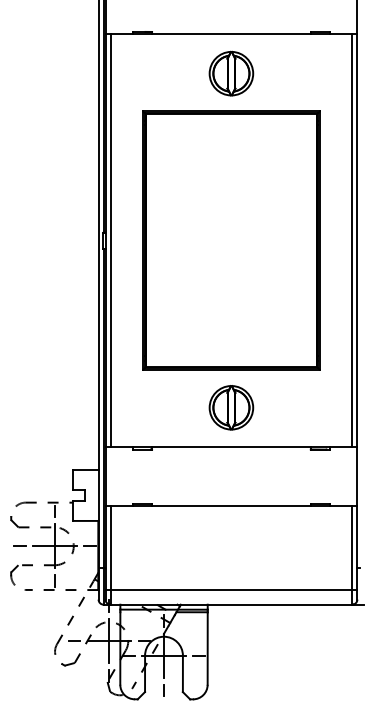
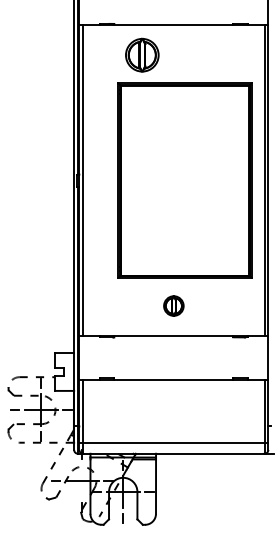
part: (231, 73) -> (142, 55), moved
part: (231, 240) -> (185, 180), moved
part: (231, 407) -> (173, 305), size x0.6
line: (109, 640) -> (82, 480), removed

